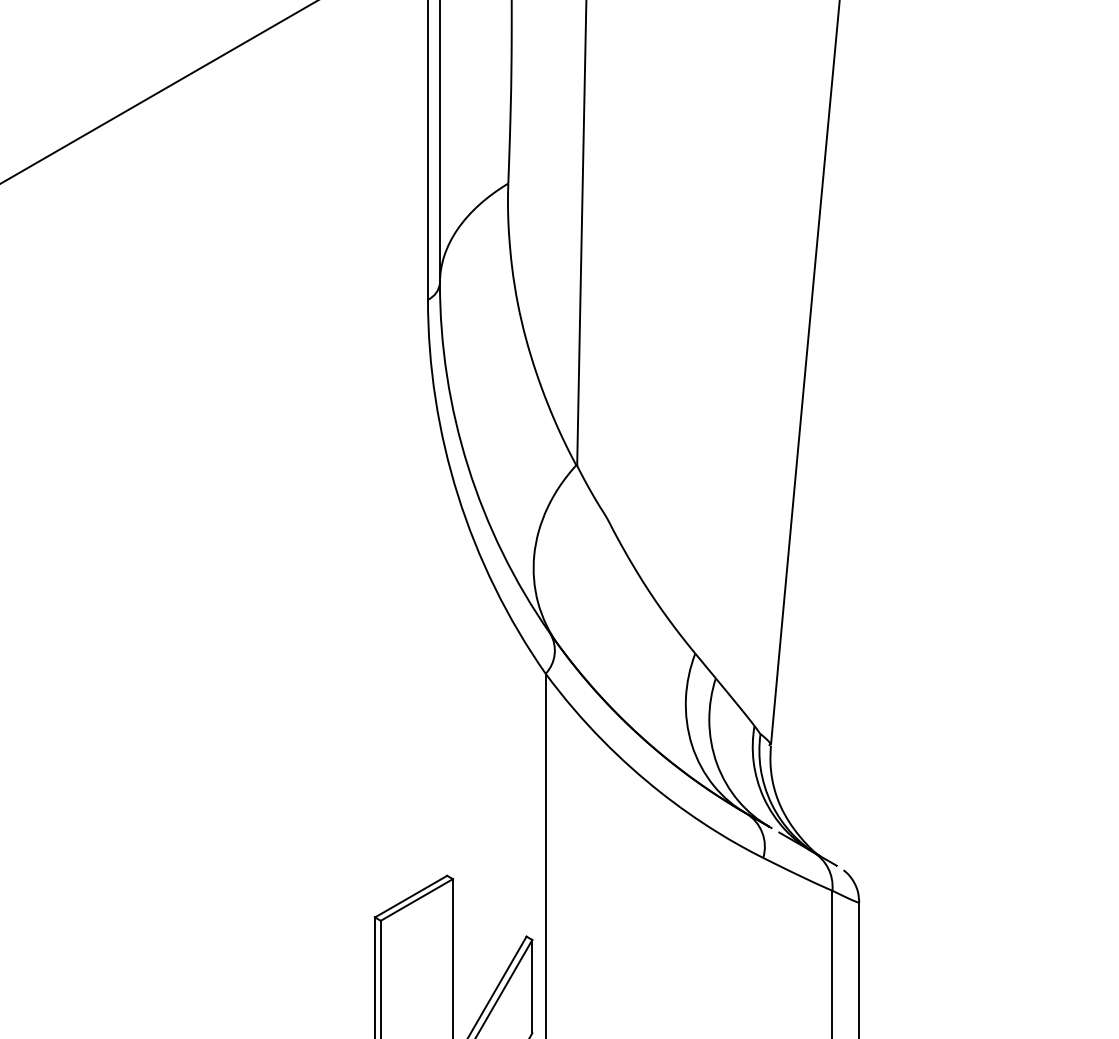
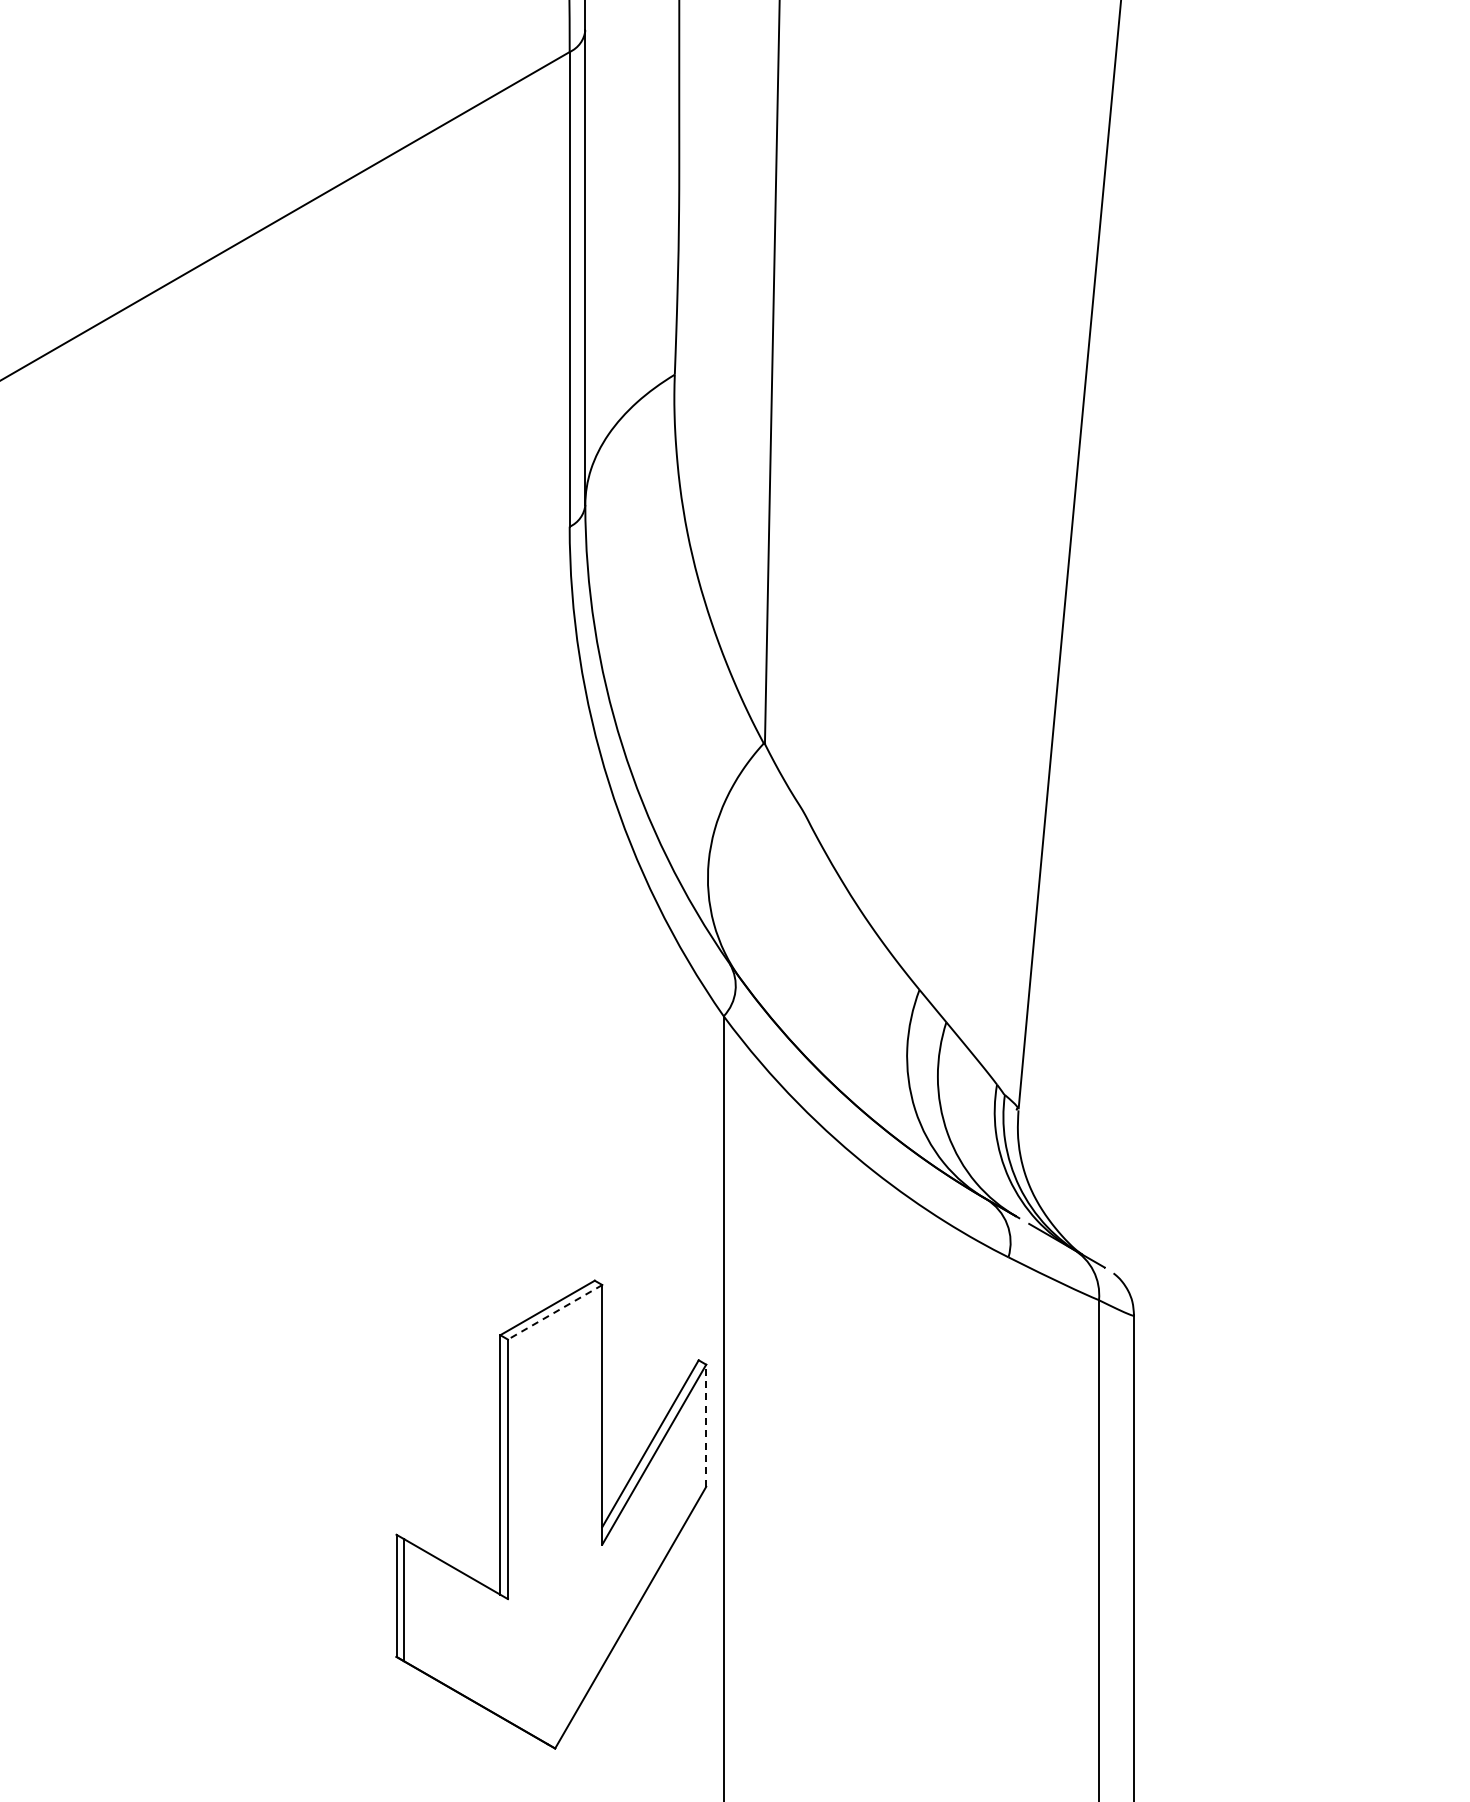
line: (417, 900) -> (555, 1312), solid -> dashed
line: (532, 986) -> (706, 1425), solid -> dashed

